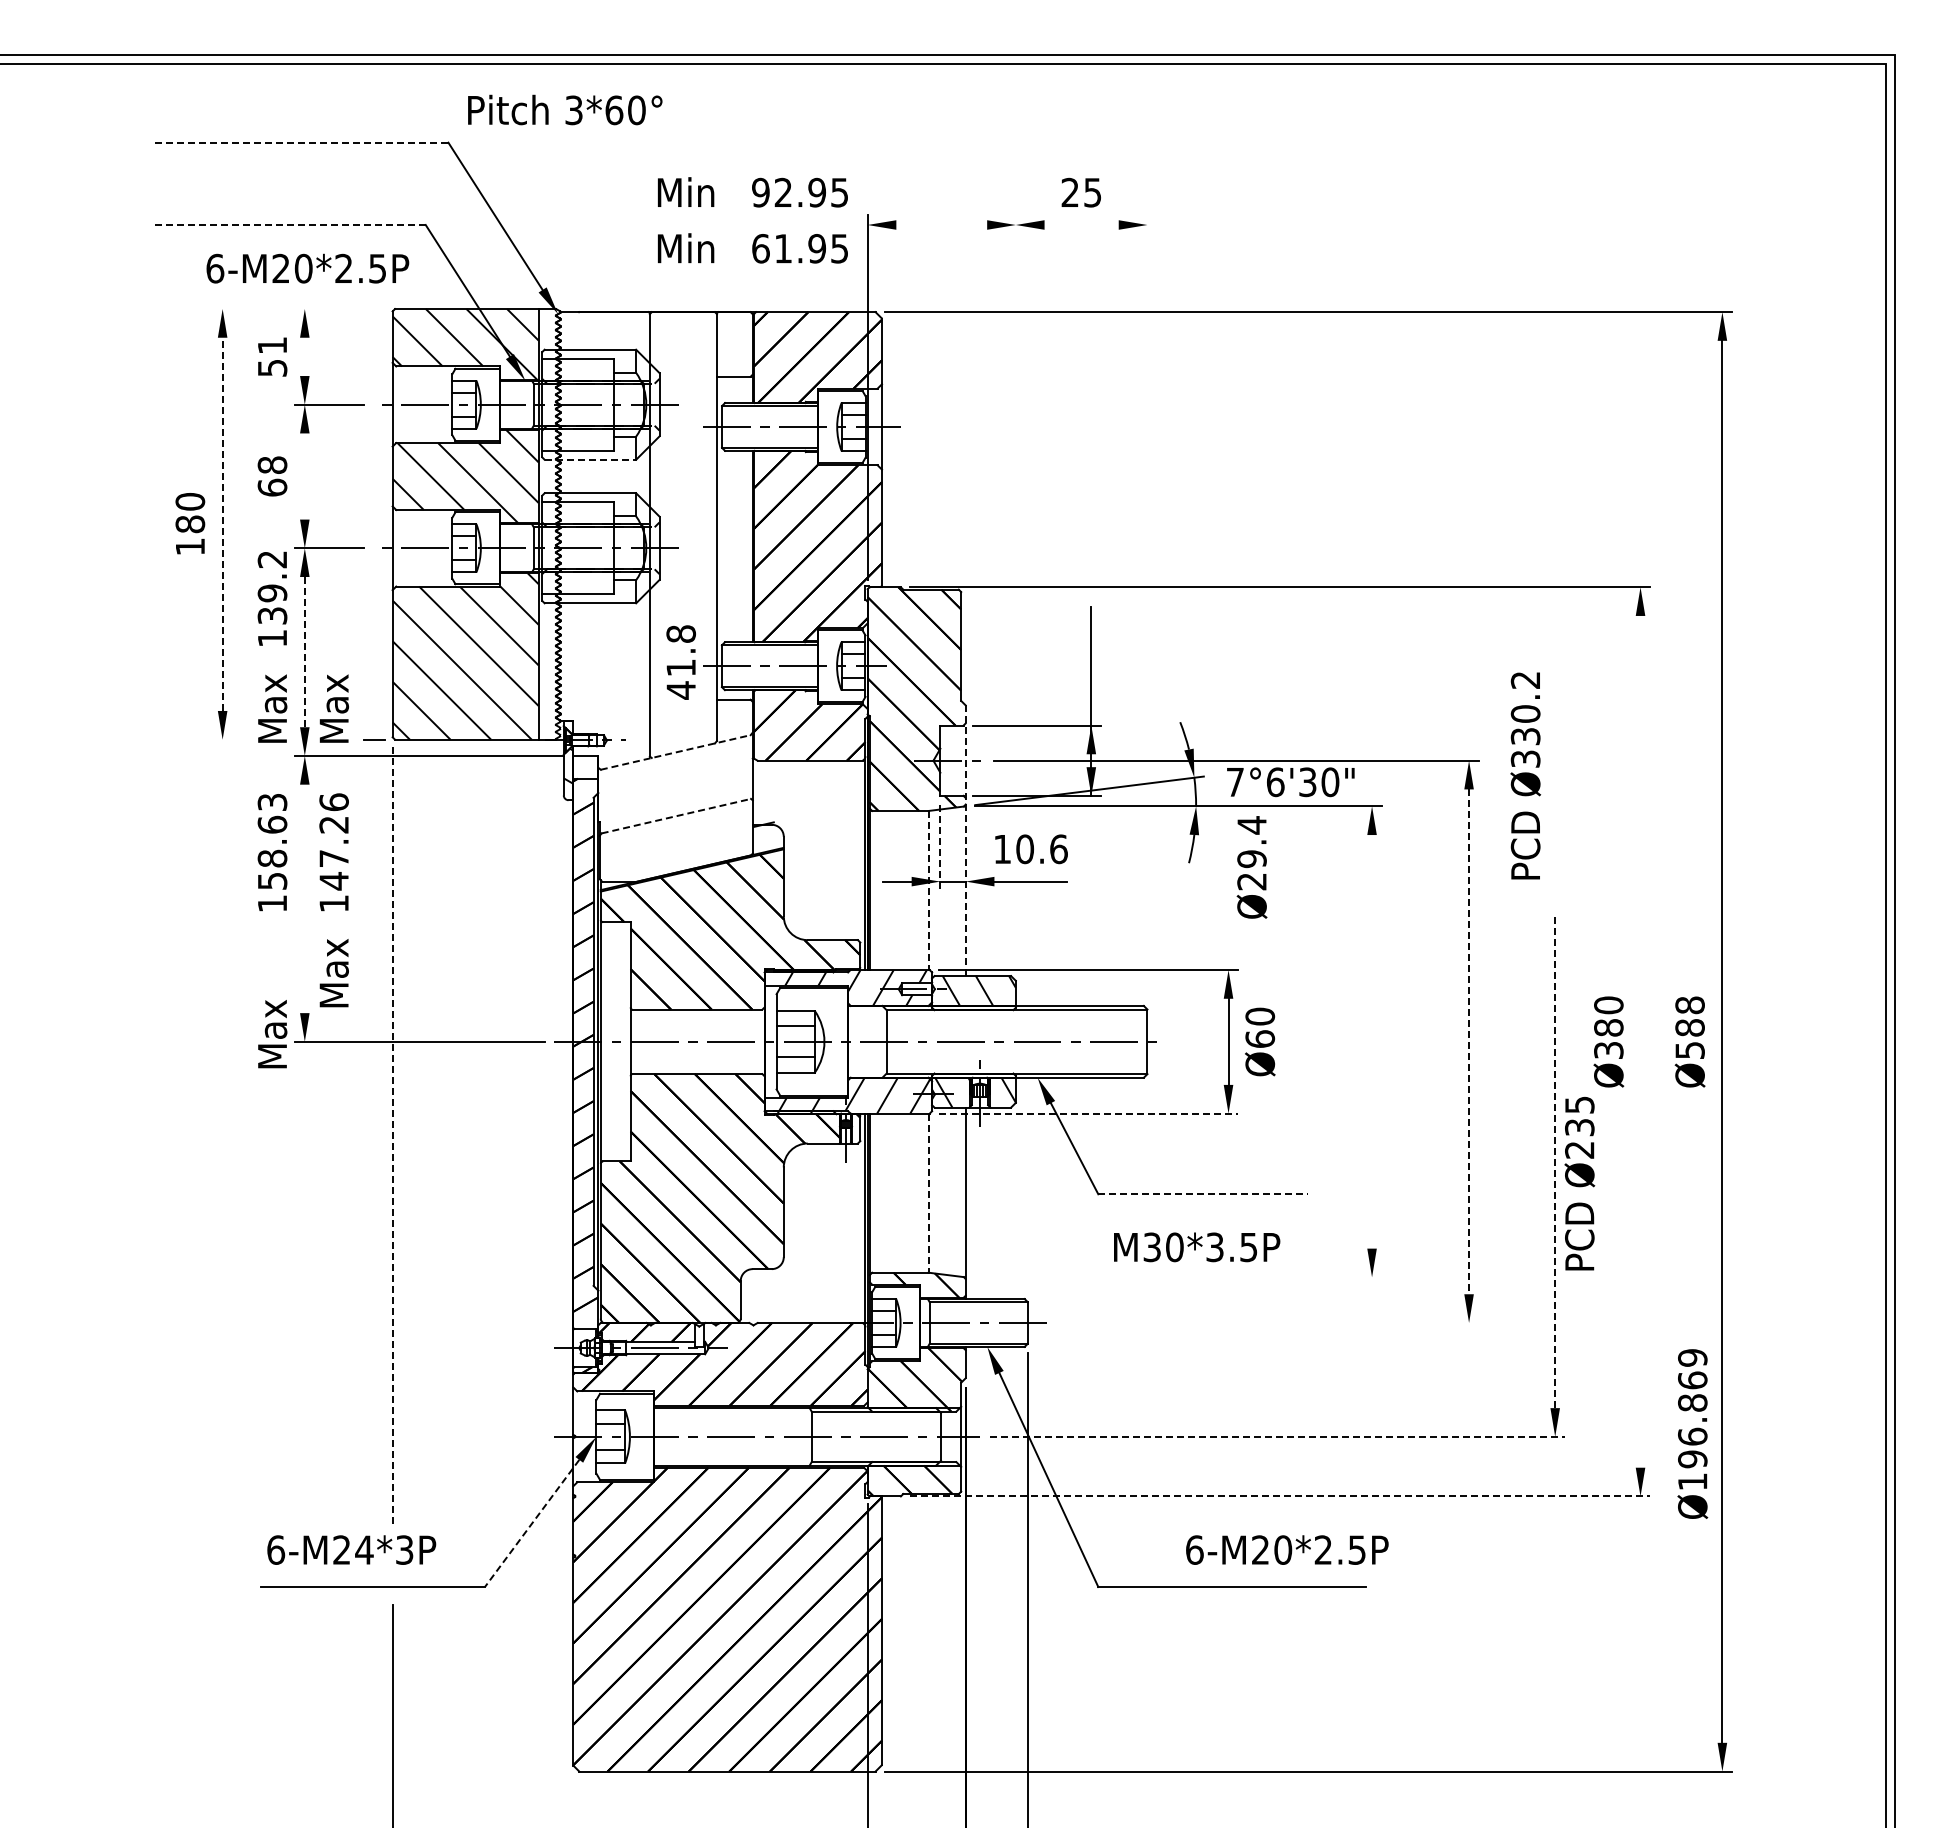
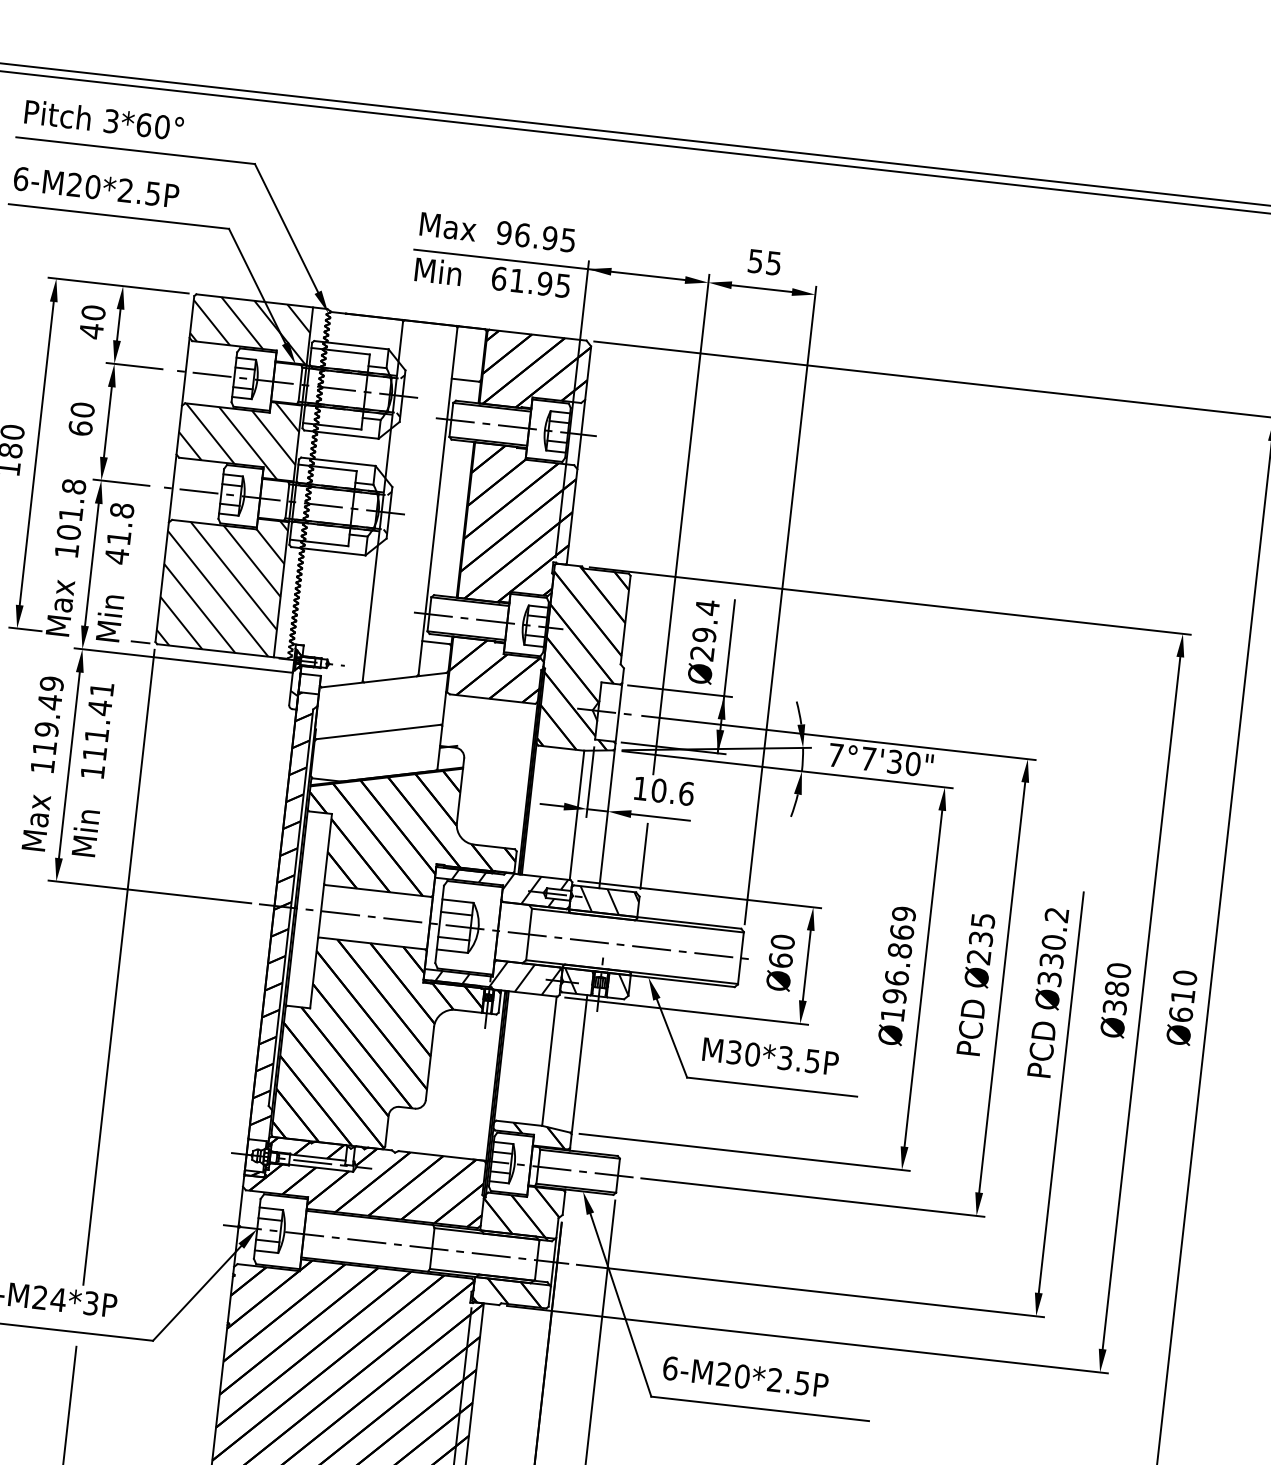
text: (565, 109) -> (104, 119), moved
line: (301, 142) -> (135, 150), dashed -> solid
text: (706, 192) -> (460, 228), Min -> Max
text: (783, 192) -> (522, 235), 92.95 -> 96.95
text: (1069, 192) -> (754, 261), 25 -> 55
line: (290, 225) -> (119, 216), dashed -> solid
line: (820, 225) -> (549, 265), added
line: (1081, 225) -> (761, 289), added
text: (307, 268) -> (96, 187), moved
line: (299, 309) -> (118, 286), added
text: (272, 356) -> (92, 321), 51 -> 40
line: (304, 356) -> (118, 324), added
line: (590, 459) -> (341, 434), dashed -> solid
text: (272, 465) -> (82, 410), 68 -> 60
line: (304, 476) -> (107, 422), added
line: (1015, 522) -> (681, 524), added
line: (222, 524) -> (36, 453), dashed -> solid
text: (272, 587) -> (71, 509), 139.2 -> 101.8
line: (1147, 607) -> (780, 605), added
line: (304, 652) -> (91, 565), dashed -> solid
text: (680, 662) -> (118, 533), moved
text: (333, 693) -> (111, 601), Max -> Min
line: (232, 739) -> (25, 629), added
line: (675, 752) -> (383, 680), dashed -> solid
text: (1525, 775) -> (1048, 992), moved
text: (1275, 782) -> (868, 759), 7°6'30" -> 7°7'30"
line: (676, 816) -> (378, 732), dashed -> solid
line: (965, 840) -> (611, 778), dashed -> solid
text: (272, 841) -> (48, 715), 158.63 -> 119.49
text: (333, 841) -> (97, 721), 147.26 -> 111.41
line: (940, 848) -> (590, 782), dashed -> solid
text: (1251, 867) -> (703, 641), moved
line: (928, 890) -> (576, 815), dashed -> solid
line: (304, 898) -> (69, 764), added
line: (1015, 931) -> (643, 856), added
text: (333, 958) -> (87, 816), Max -> Min
text: (1689, 1027) -> (1182, 995), Ø588 -> Ø610
text: (272, 1034) -> (36, 822), moved
text: (1260, 1041) -> (780, 962), moved
line: (1372, 1041) -> (923, 978), added
line: (1640, 1041) -> (1141, 1002), added
line: (1469, 1042) -> (1002, 988), dashed -> solid
line: (1089, 1113) -> (687, 1011), dashed -> solid
line: (392, 1137) -> (118, 967), dashed -> solid
line: (1555, 1161) -> (1061, 1092), dashed -> solid
text: (1579, 1183) -> (975, 984), moved
line: (928, 1193) -> (549, 1061), dashed -> solid
line: (1202, 1194) -> (771, 1087), dashed -> solid
text: (1197, 1247) -> (771, 1056), moved
line: (1178, 1277) -> (744, 1152), added
line: (1267, 1322) -> (812, 1197), added
text: (1692, 1433) -> (896, 975), moved
line: (1277, 1436) -> (810, 1290), dashed -> solid
line: (1280, 1496) -> (807, 1339), dashed -> solid
line: (531, 1523) -> (196, 1293), dashed -> solid
text: (1287, 1549) -> (745, 1376), moved

